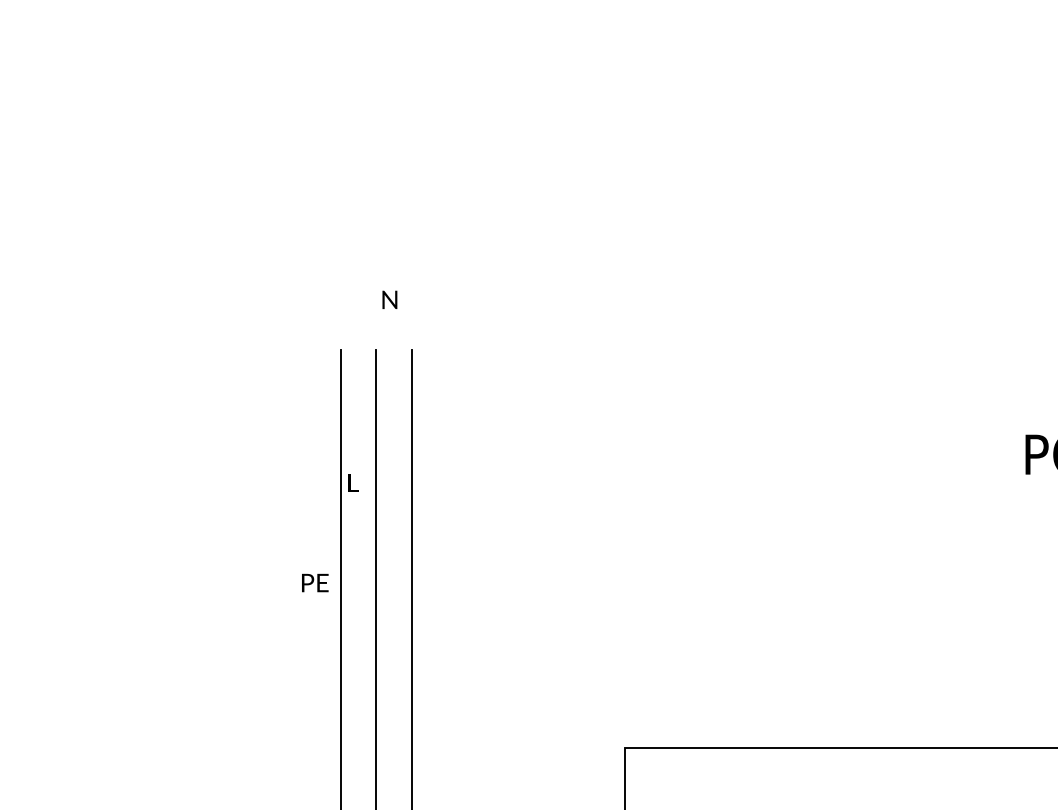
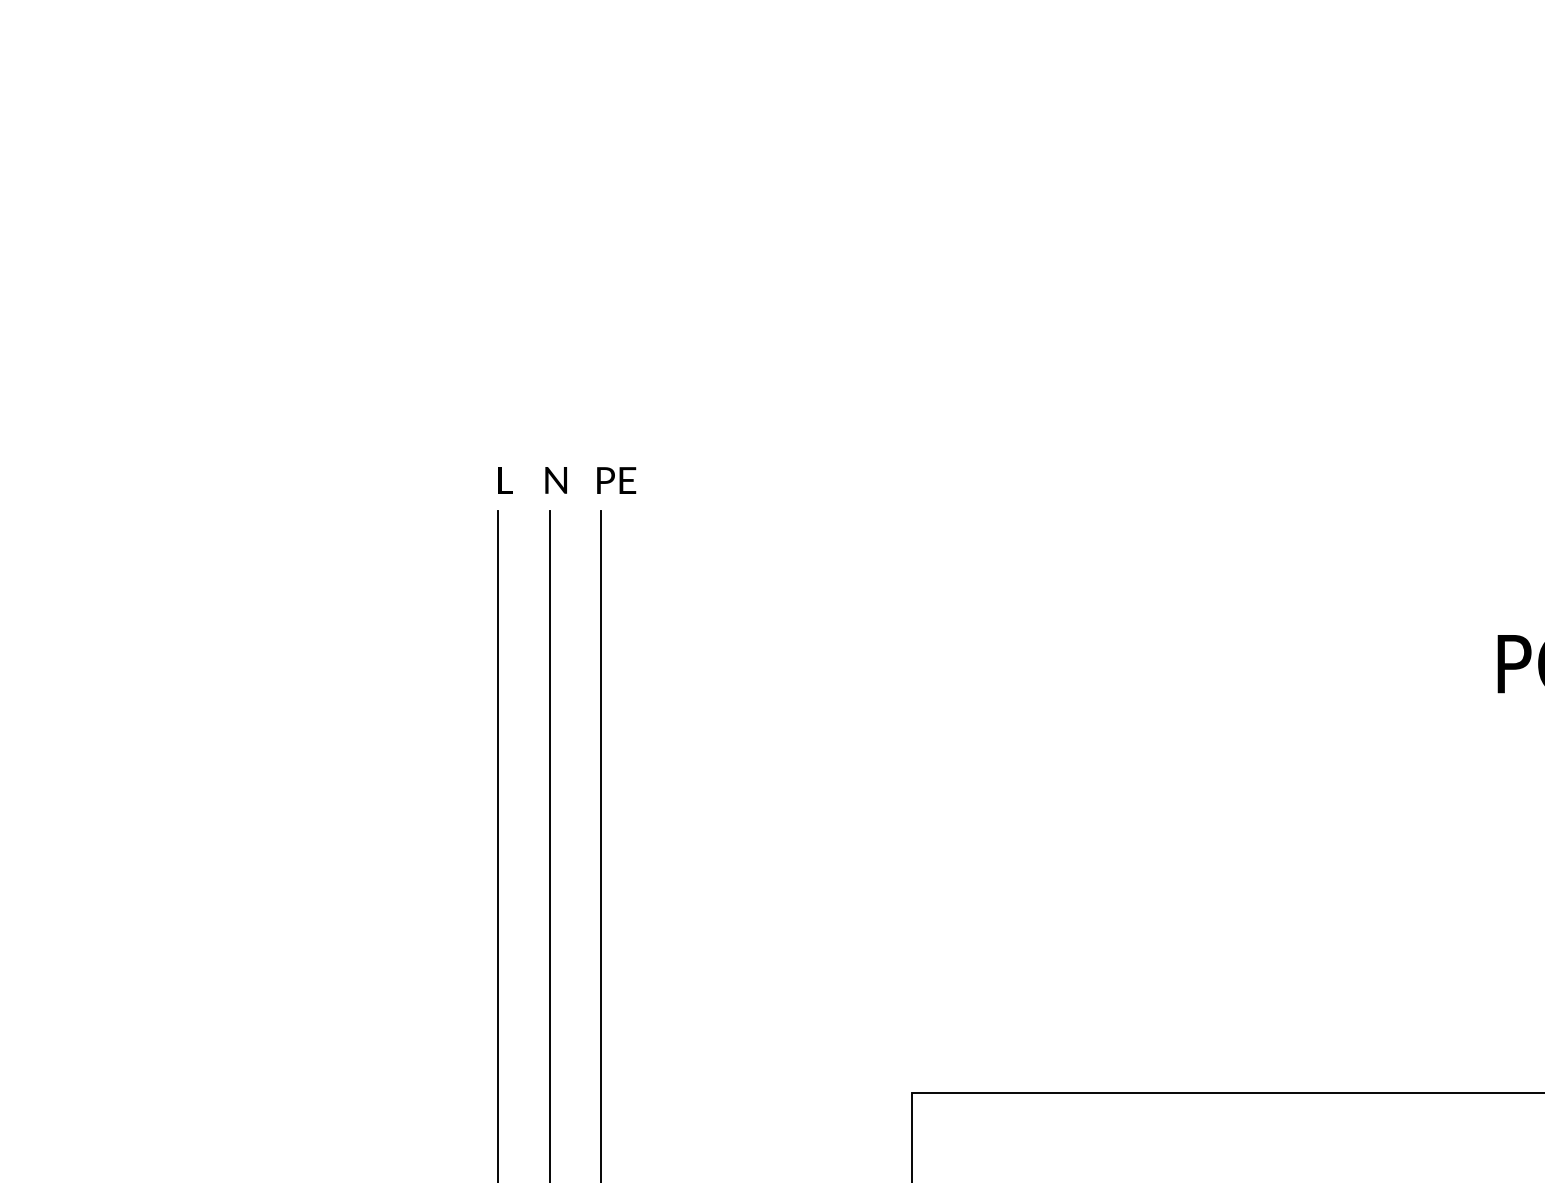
text: (389, 299) -> (555, 479), moved
text: (353, 482) -> (505, 479), moved
text: (315, 582) -> (616, 479), moved

